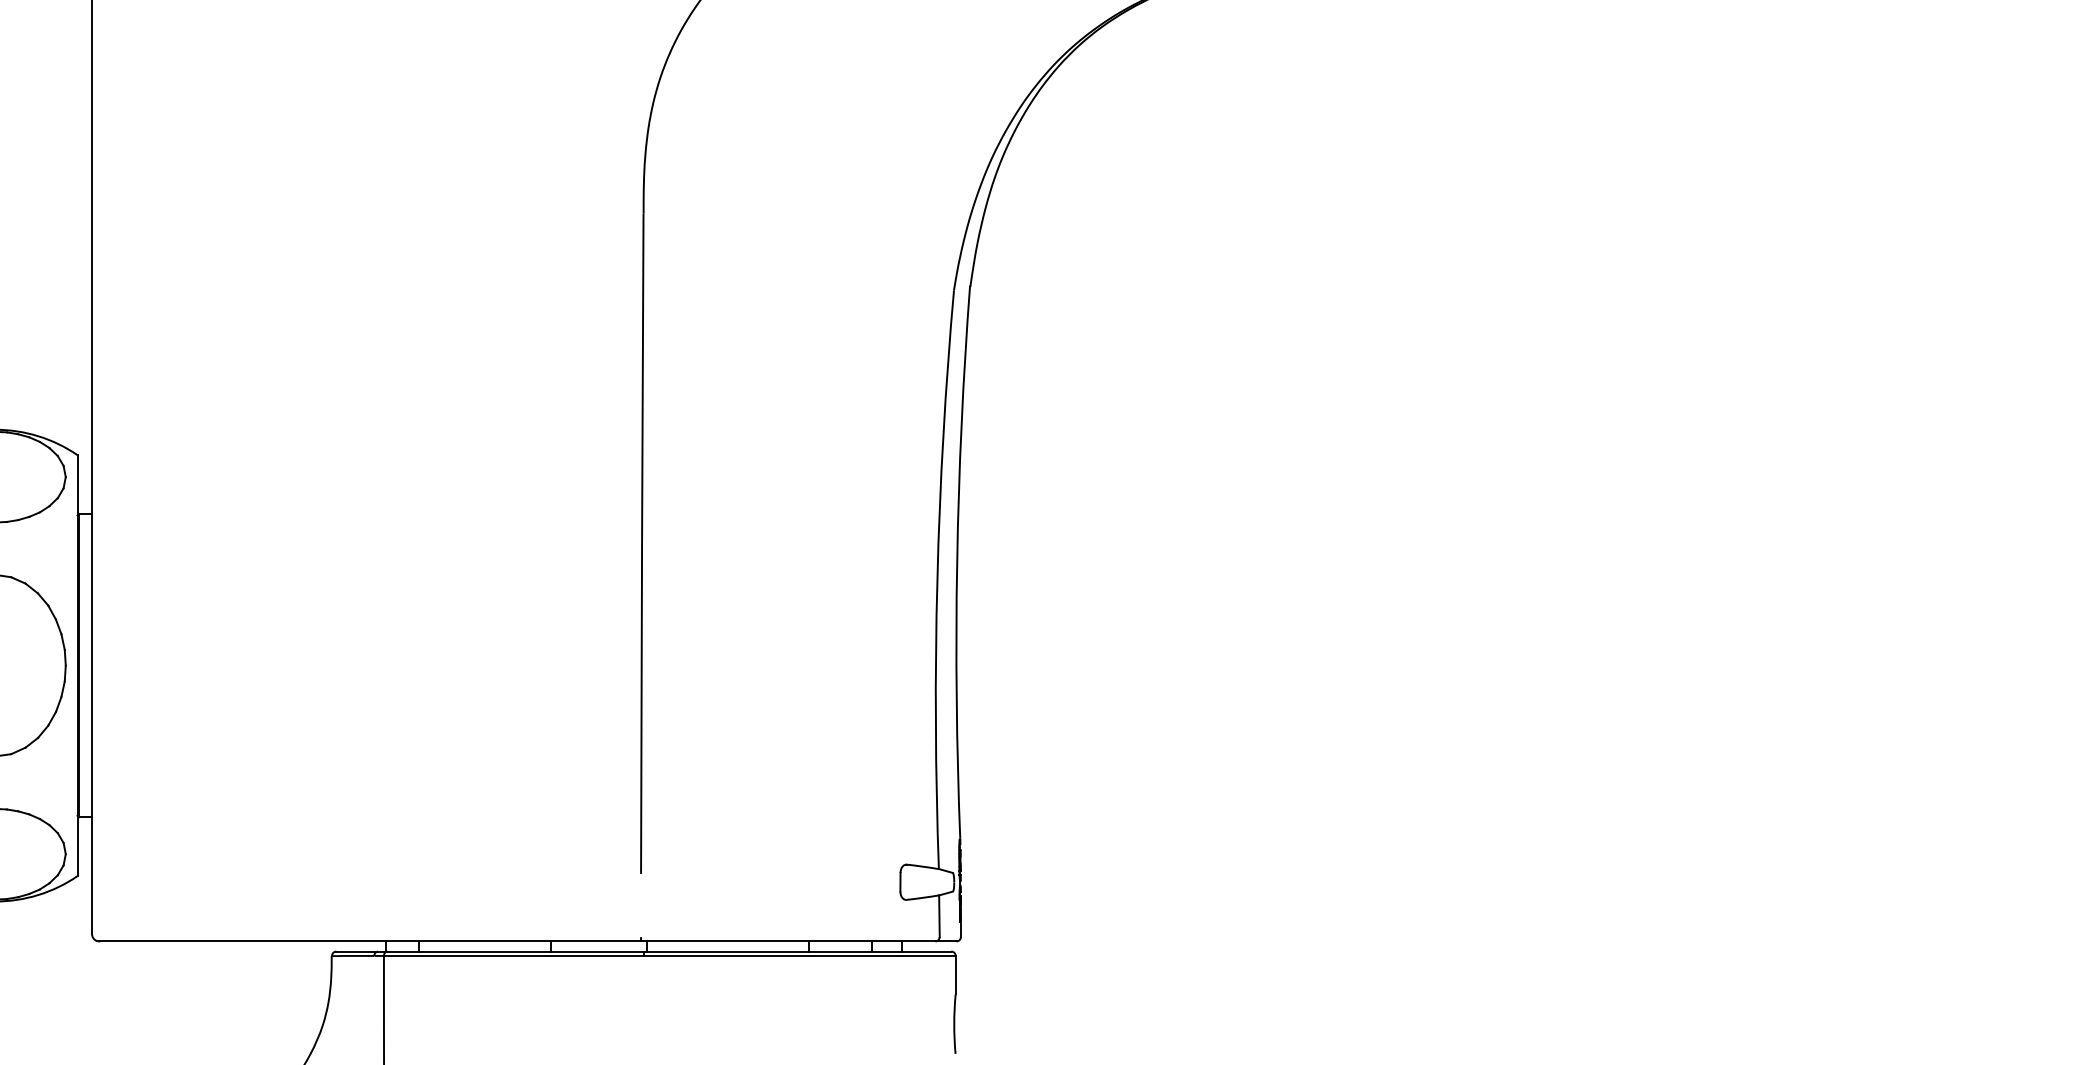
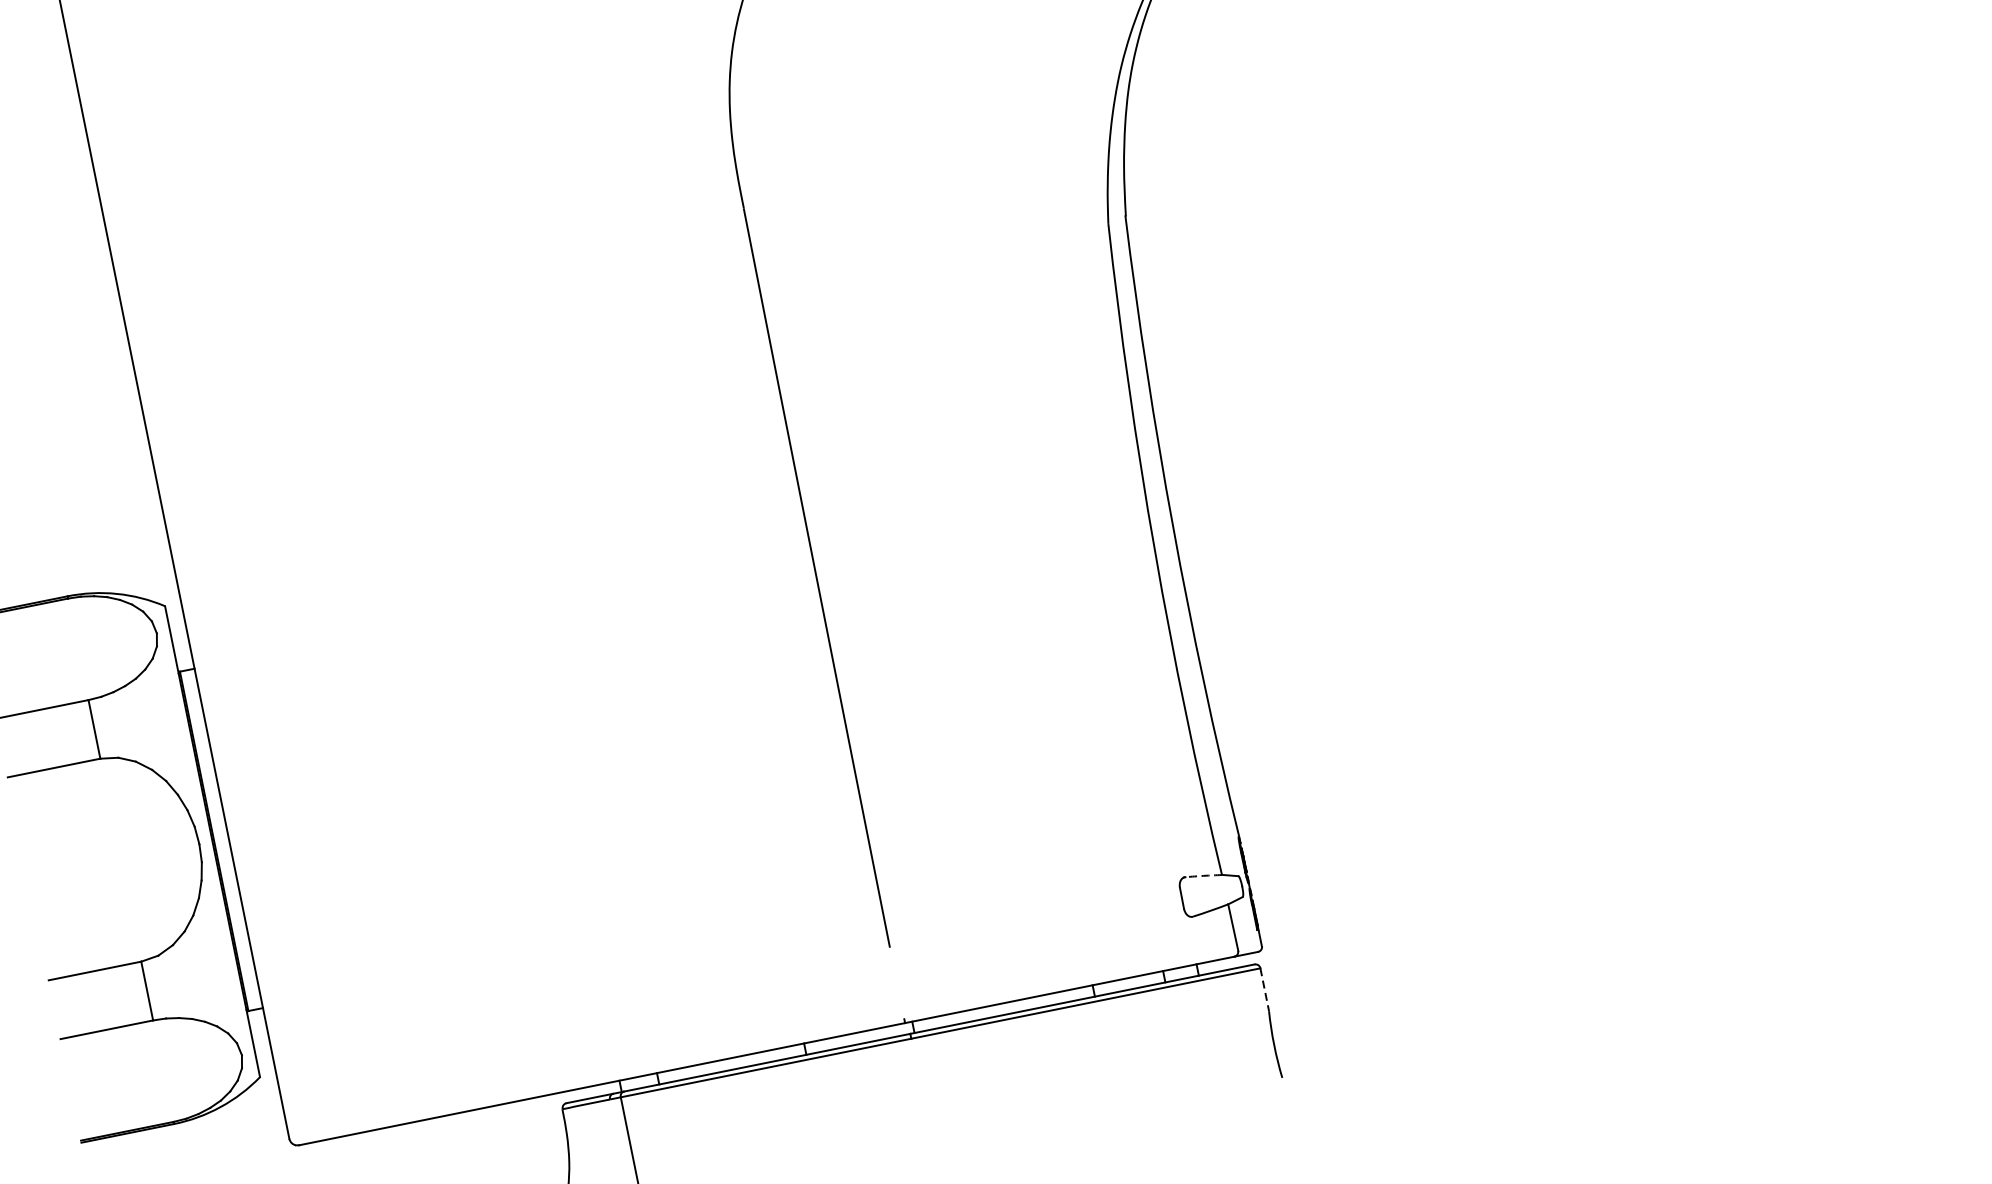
arc: (923, 866) -> (1204, 875), solid -> dashed
line: (955, 975) -> (1264, 990), solid -> dashed

